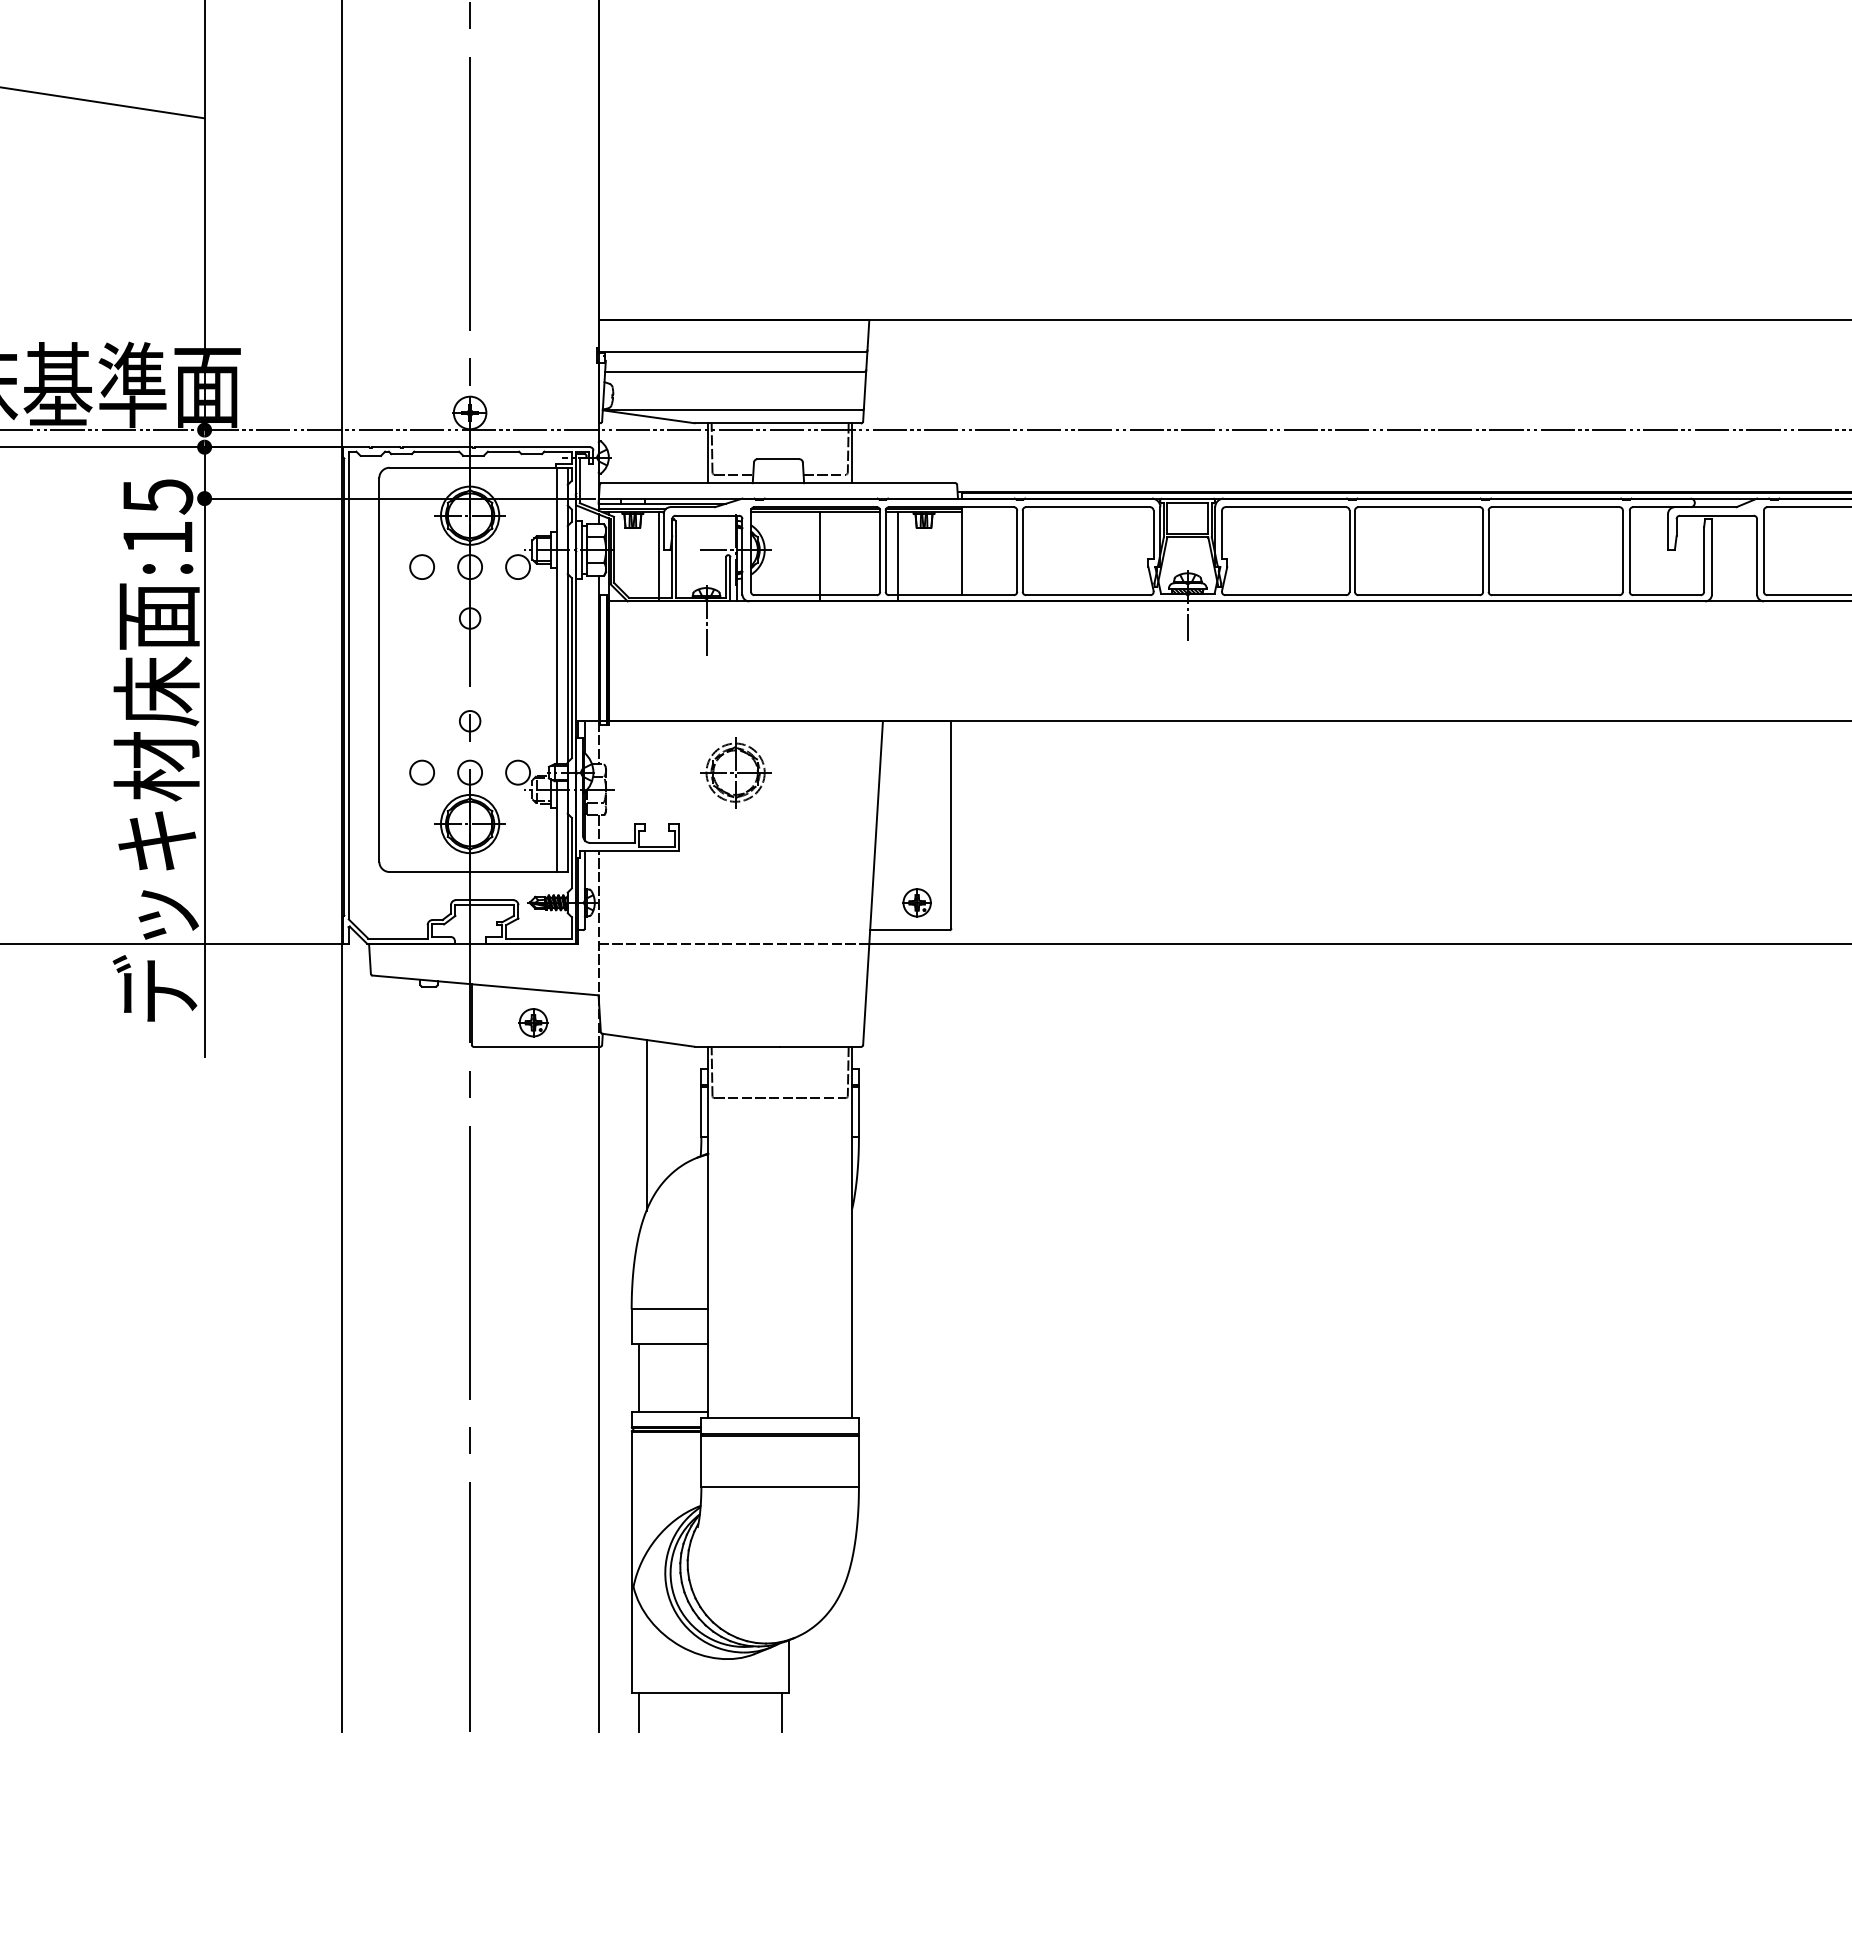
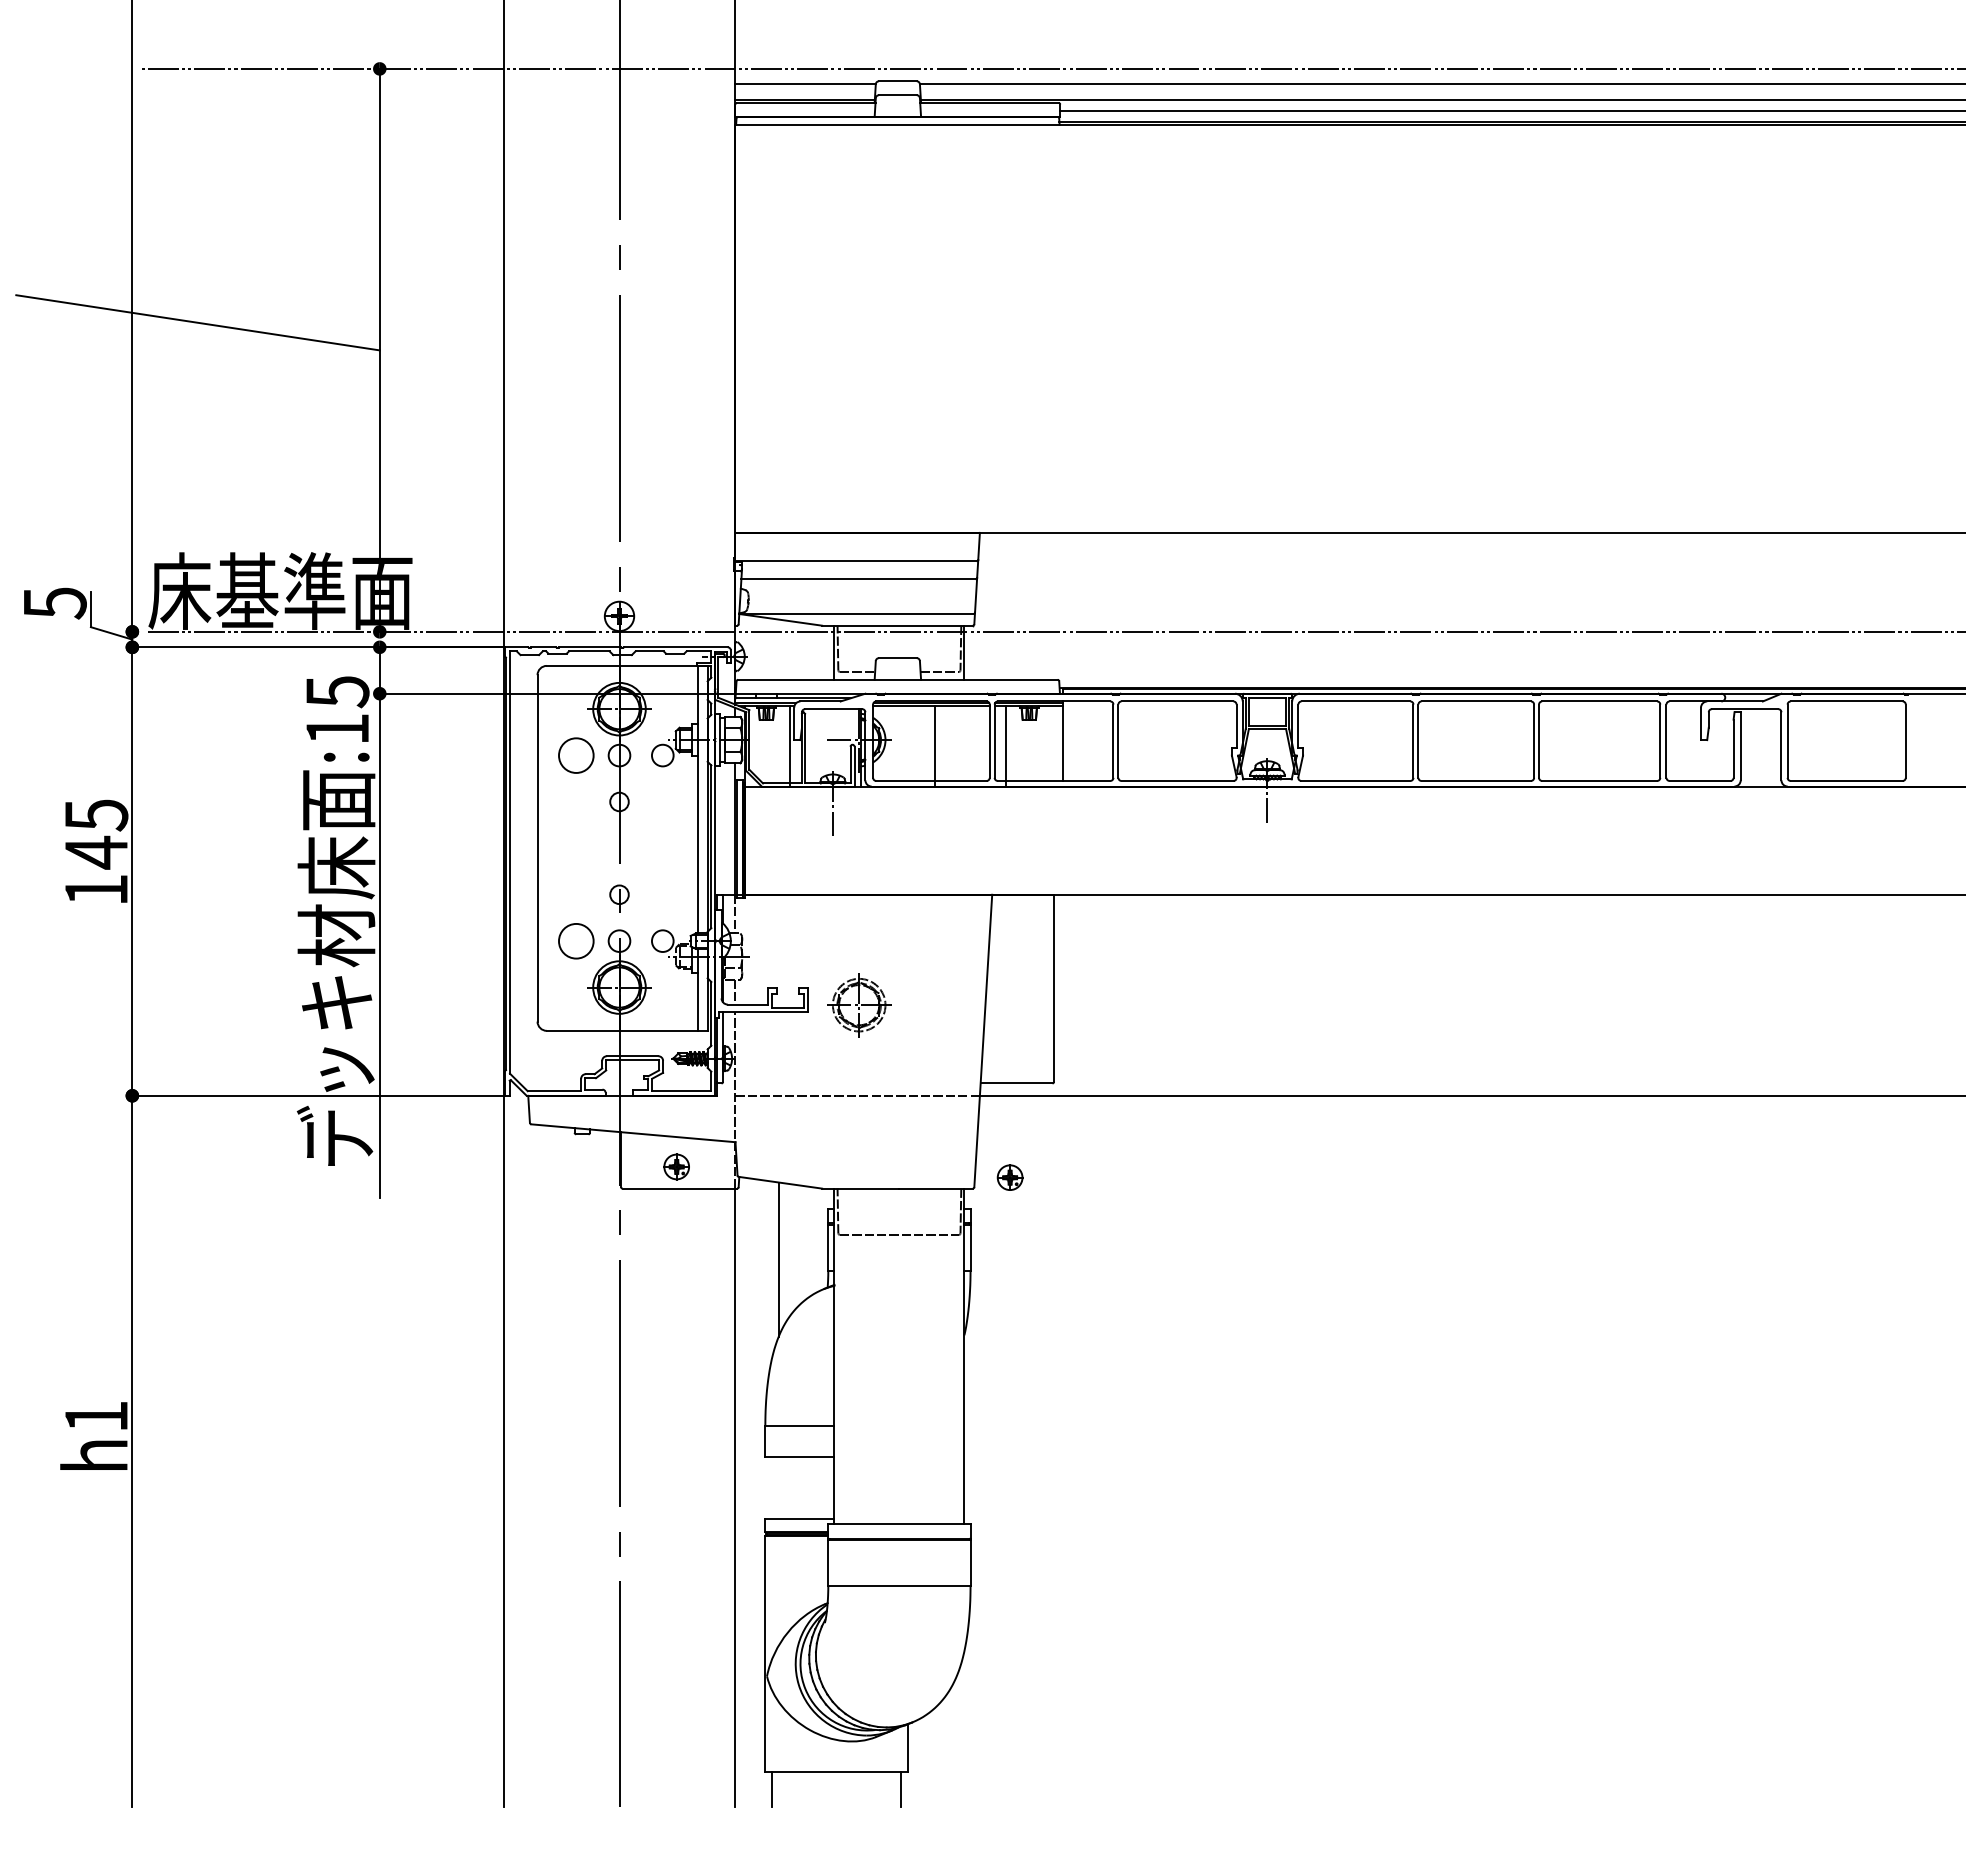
circle: (421, 567) -> (575, 755), size x1.6
circle: (421, 771) -> (575, 940), size x1.6
part: (735, 773) -> (859, 1005), moved
part: (916, 902) -> (1009, 1177), moved
line: (638, 1377) -> (771, 1487), removed

